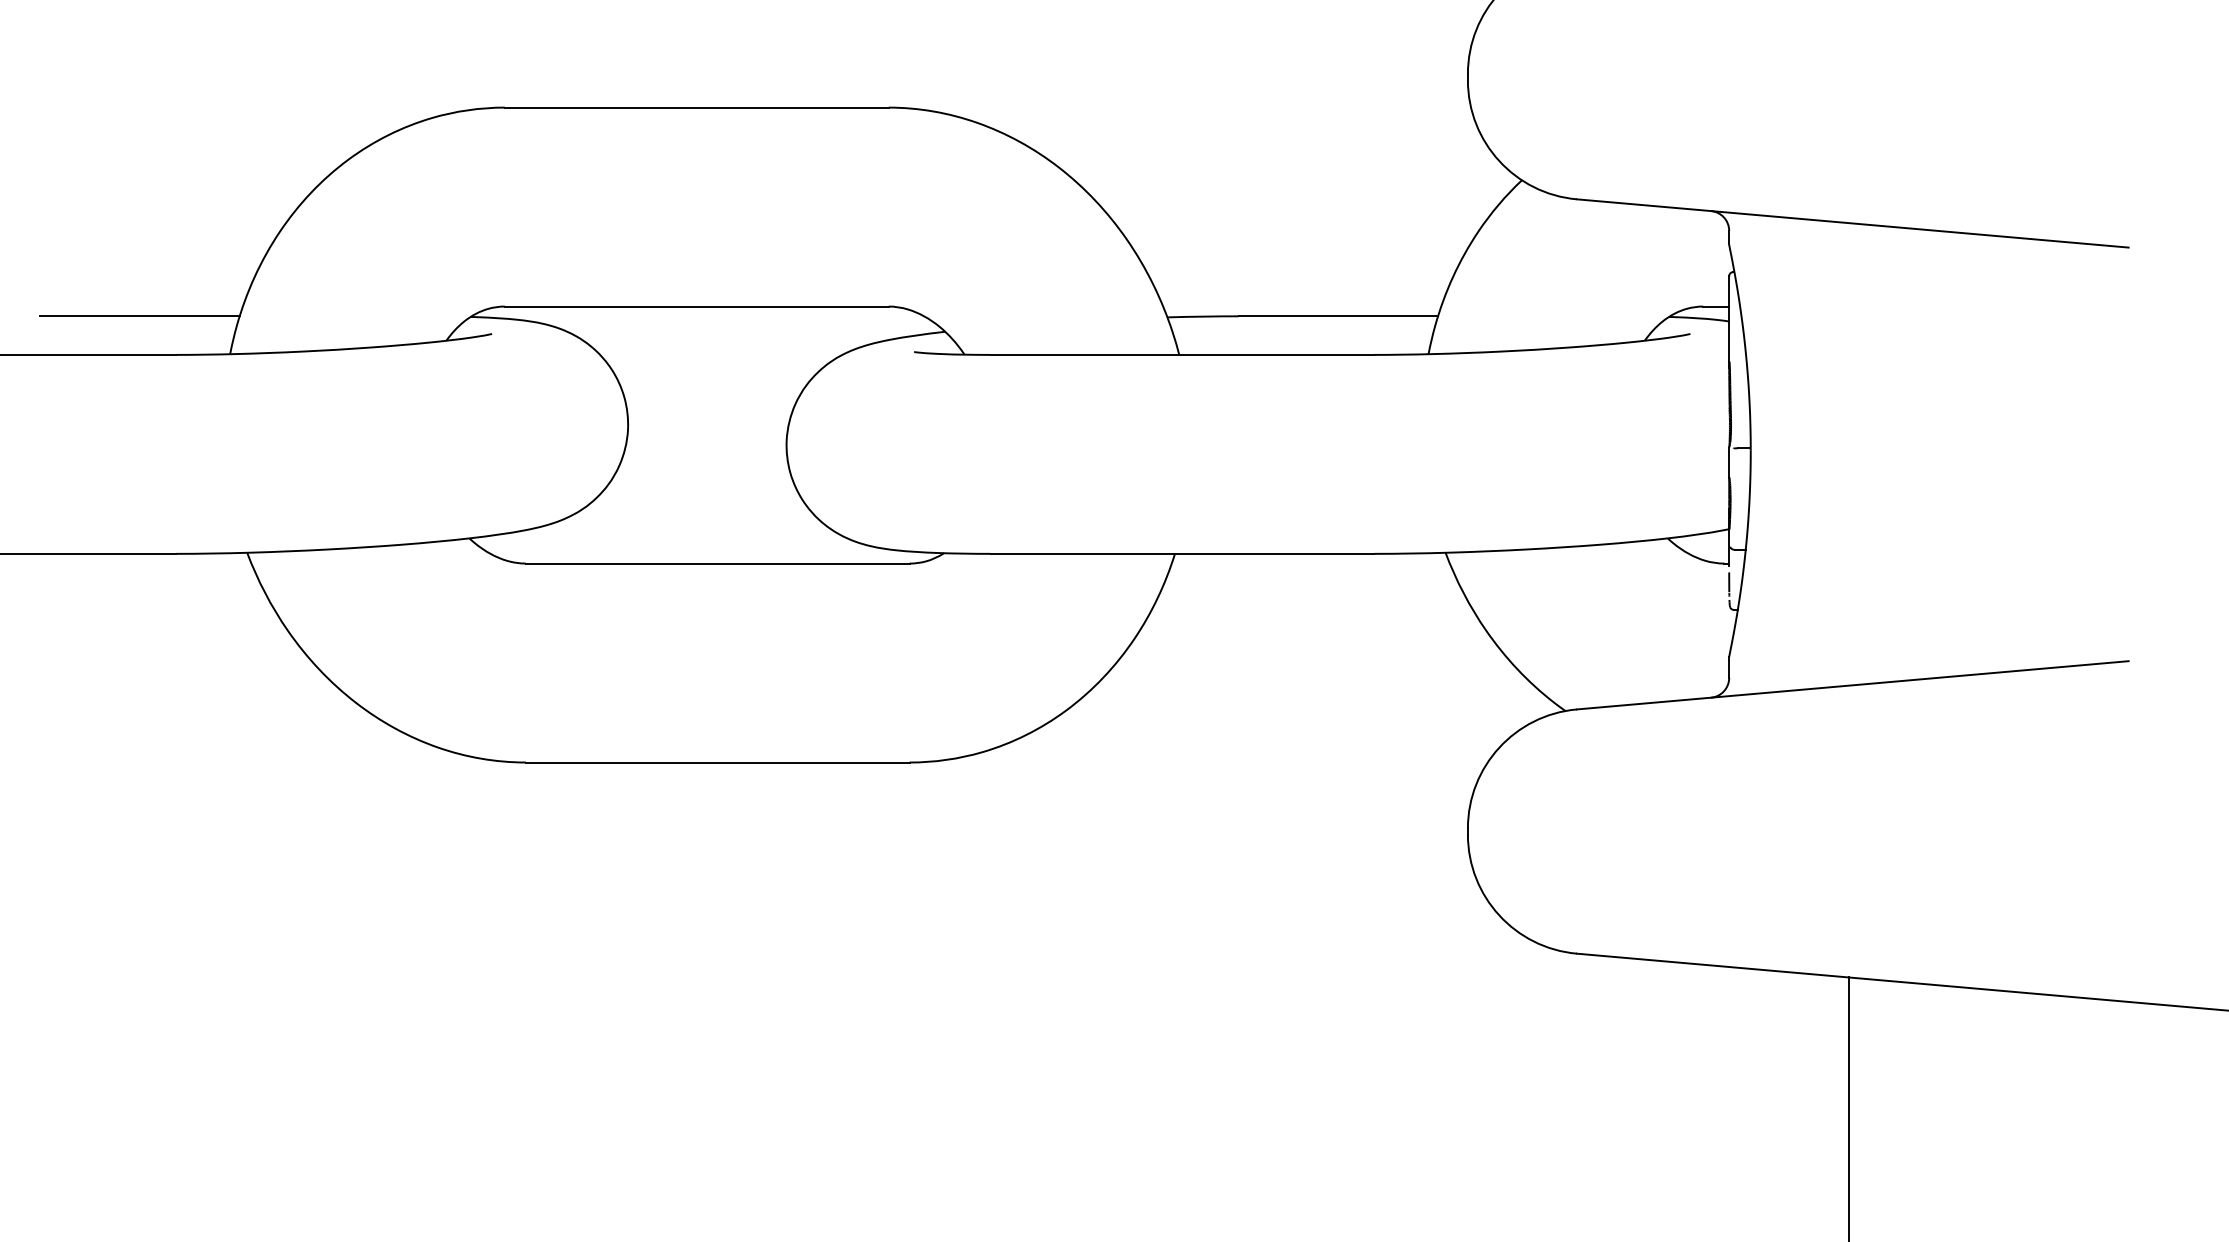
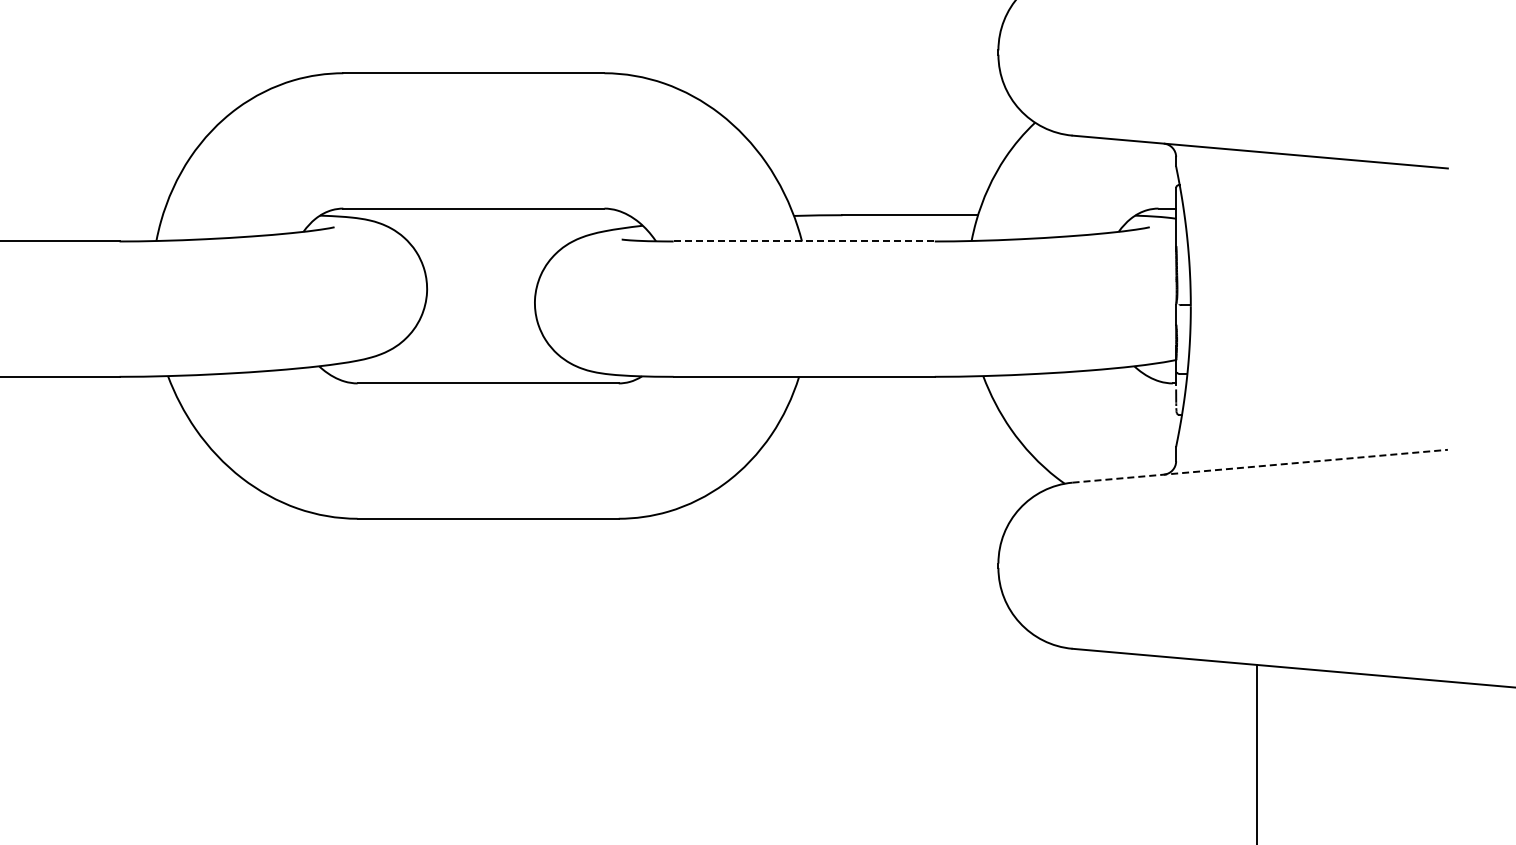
line: (139, 316) -> (94, 215), removed
line: (1182, 354) -> (804, 241), solid -> dashed
line: (1853, 685) -> (1260, 466), solid -> dashed

